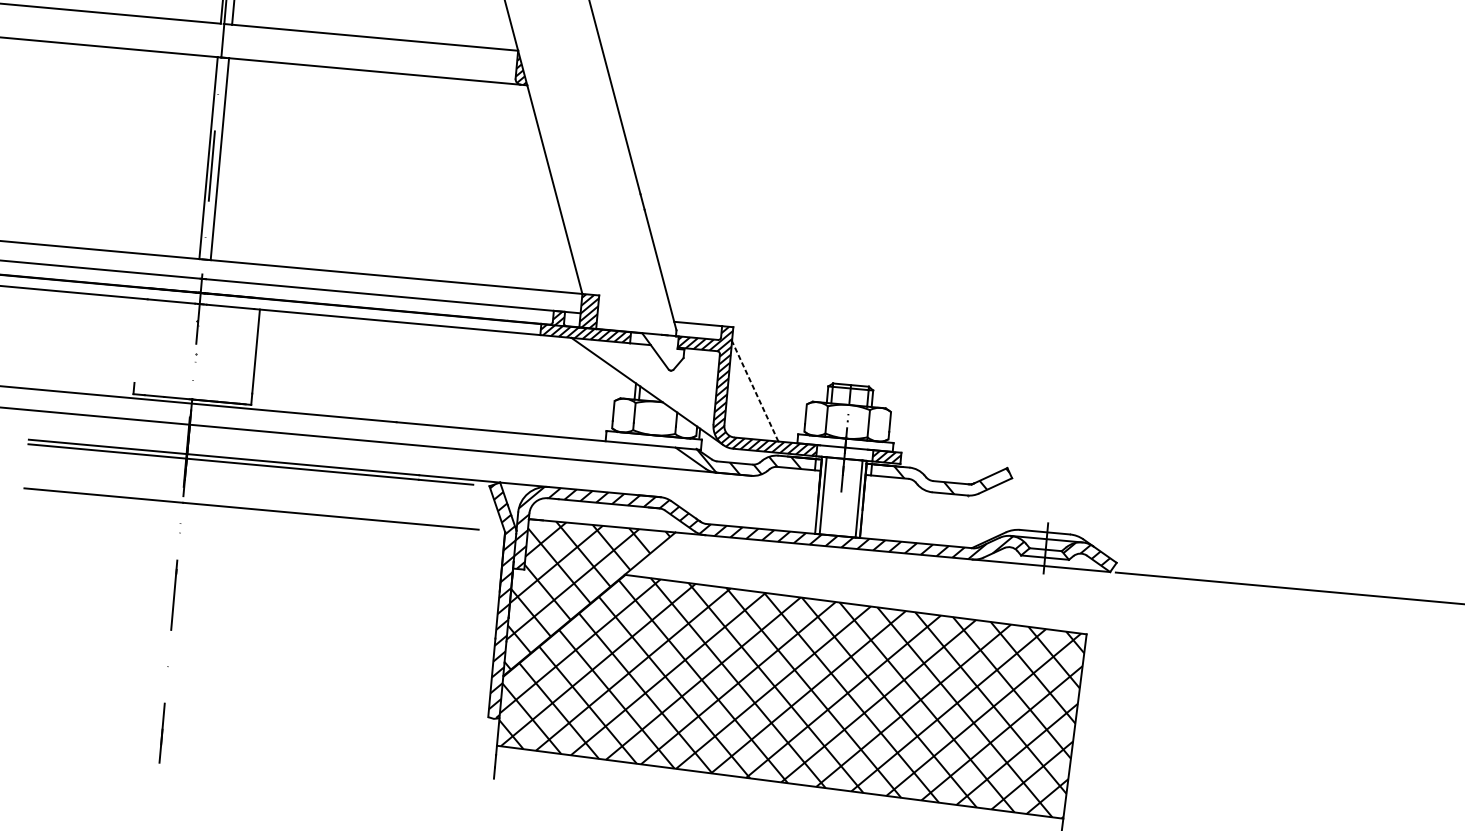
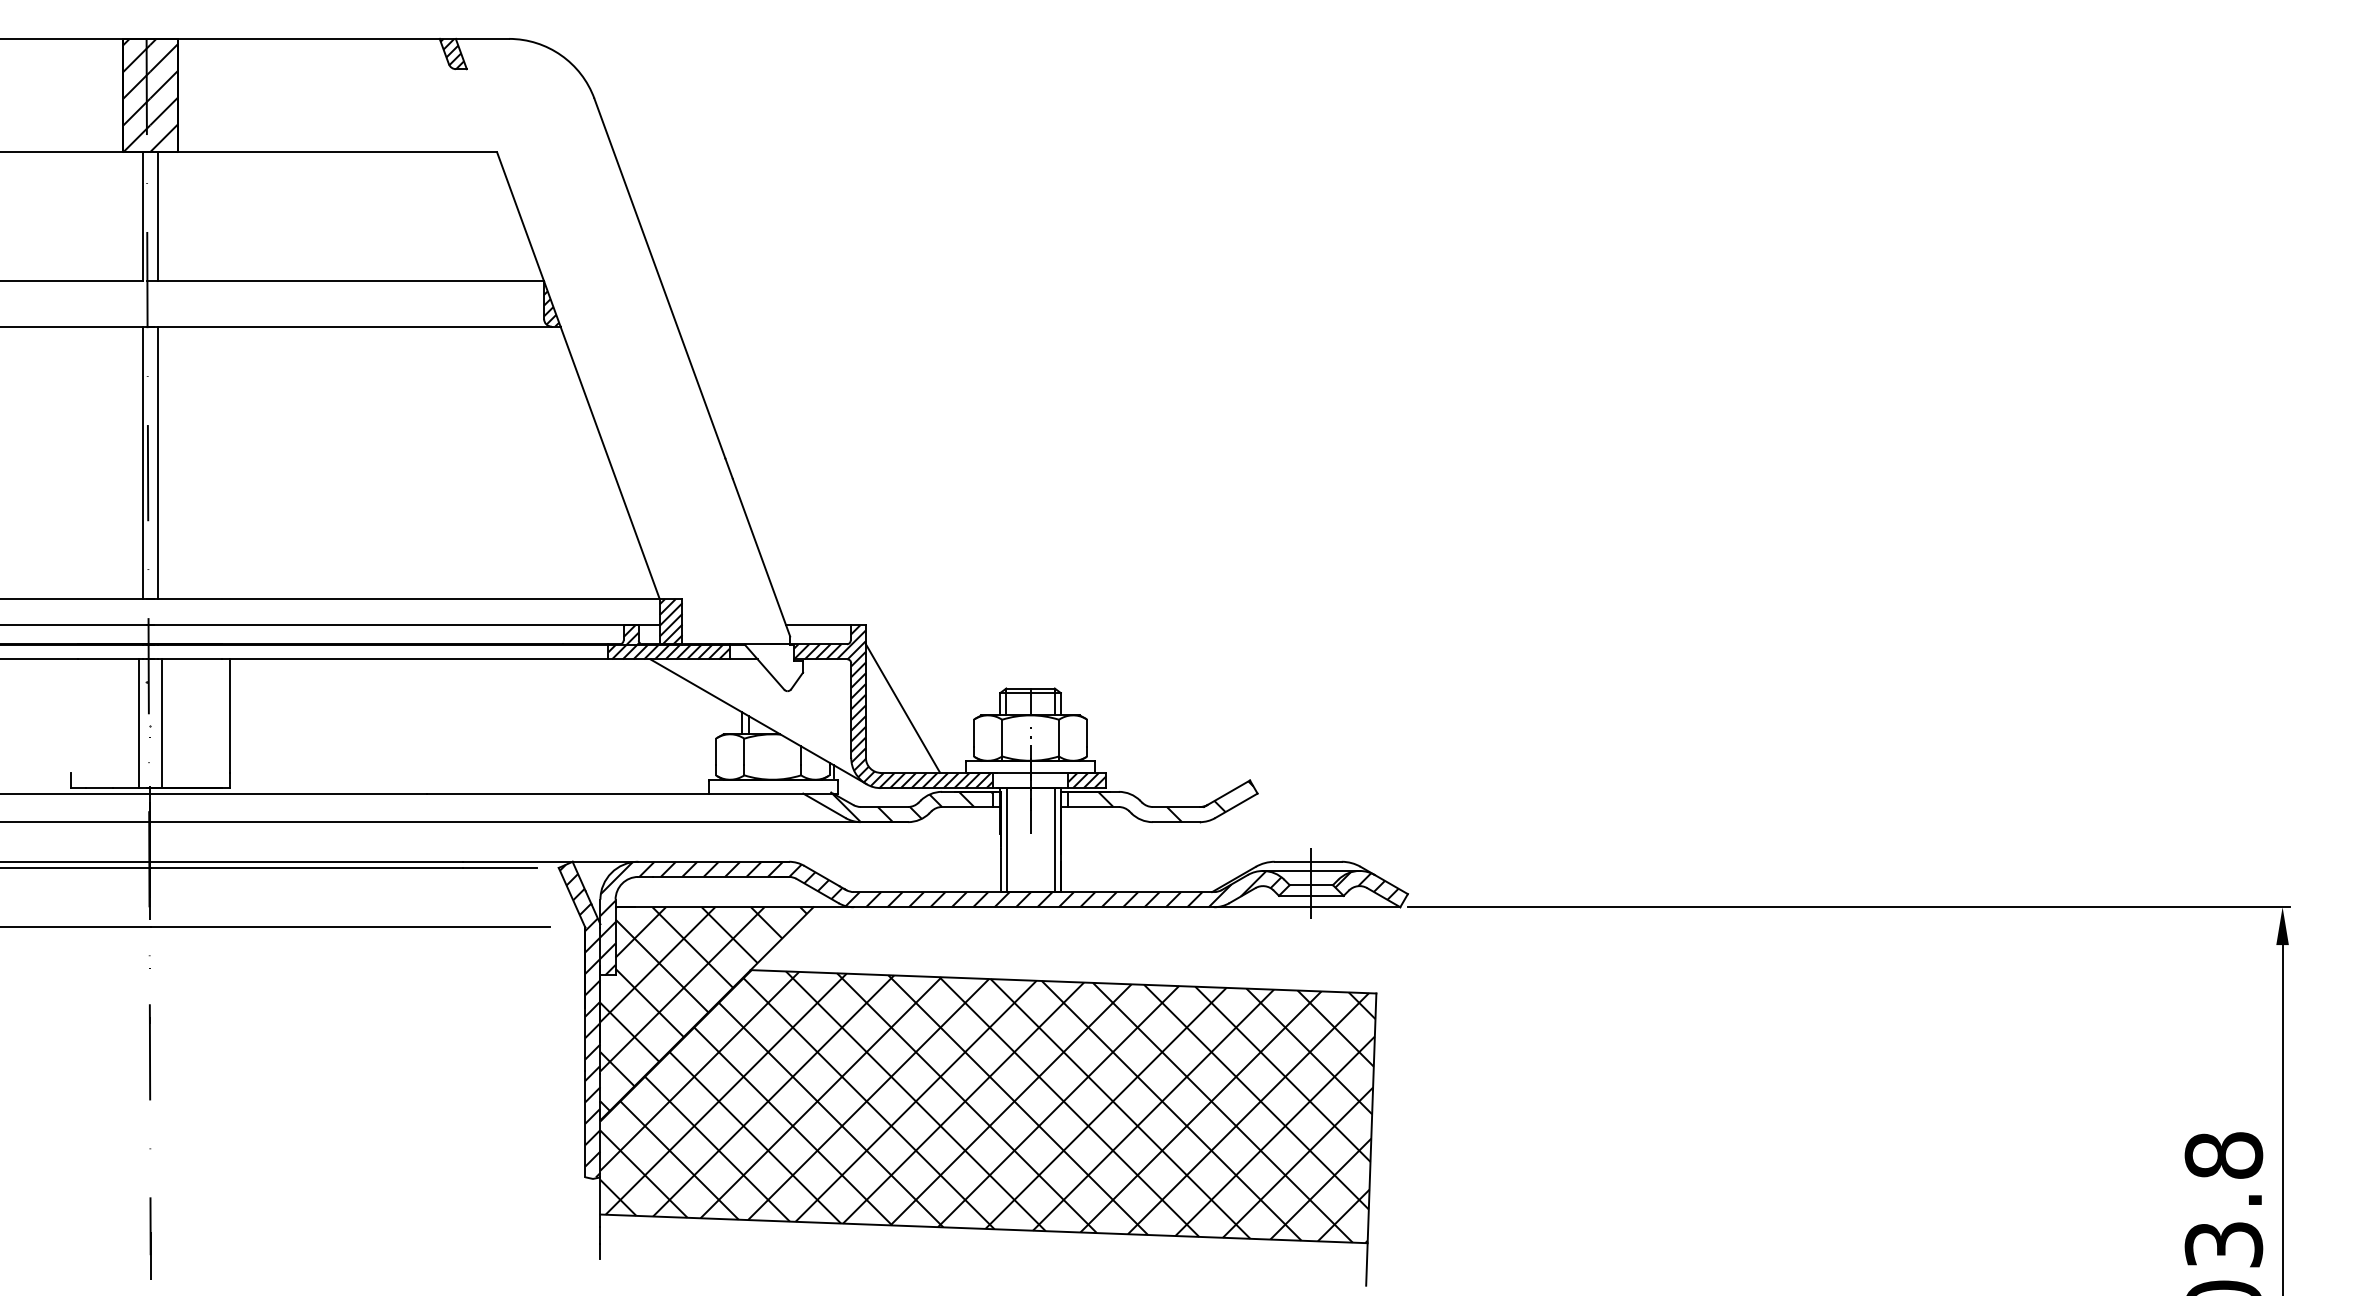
line: (187, 350) -> (138, 723), added
line: (204, 352) -> (161, 723), added
line: (754, 391) -> (902, 708), dashed -> solid

